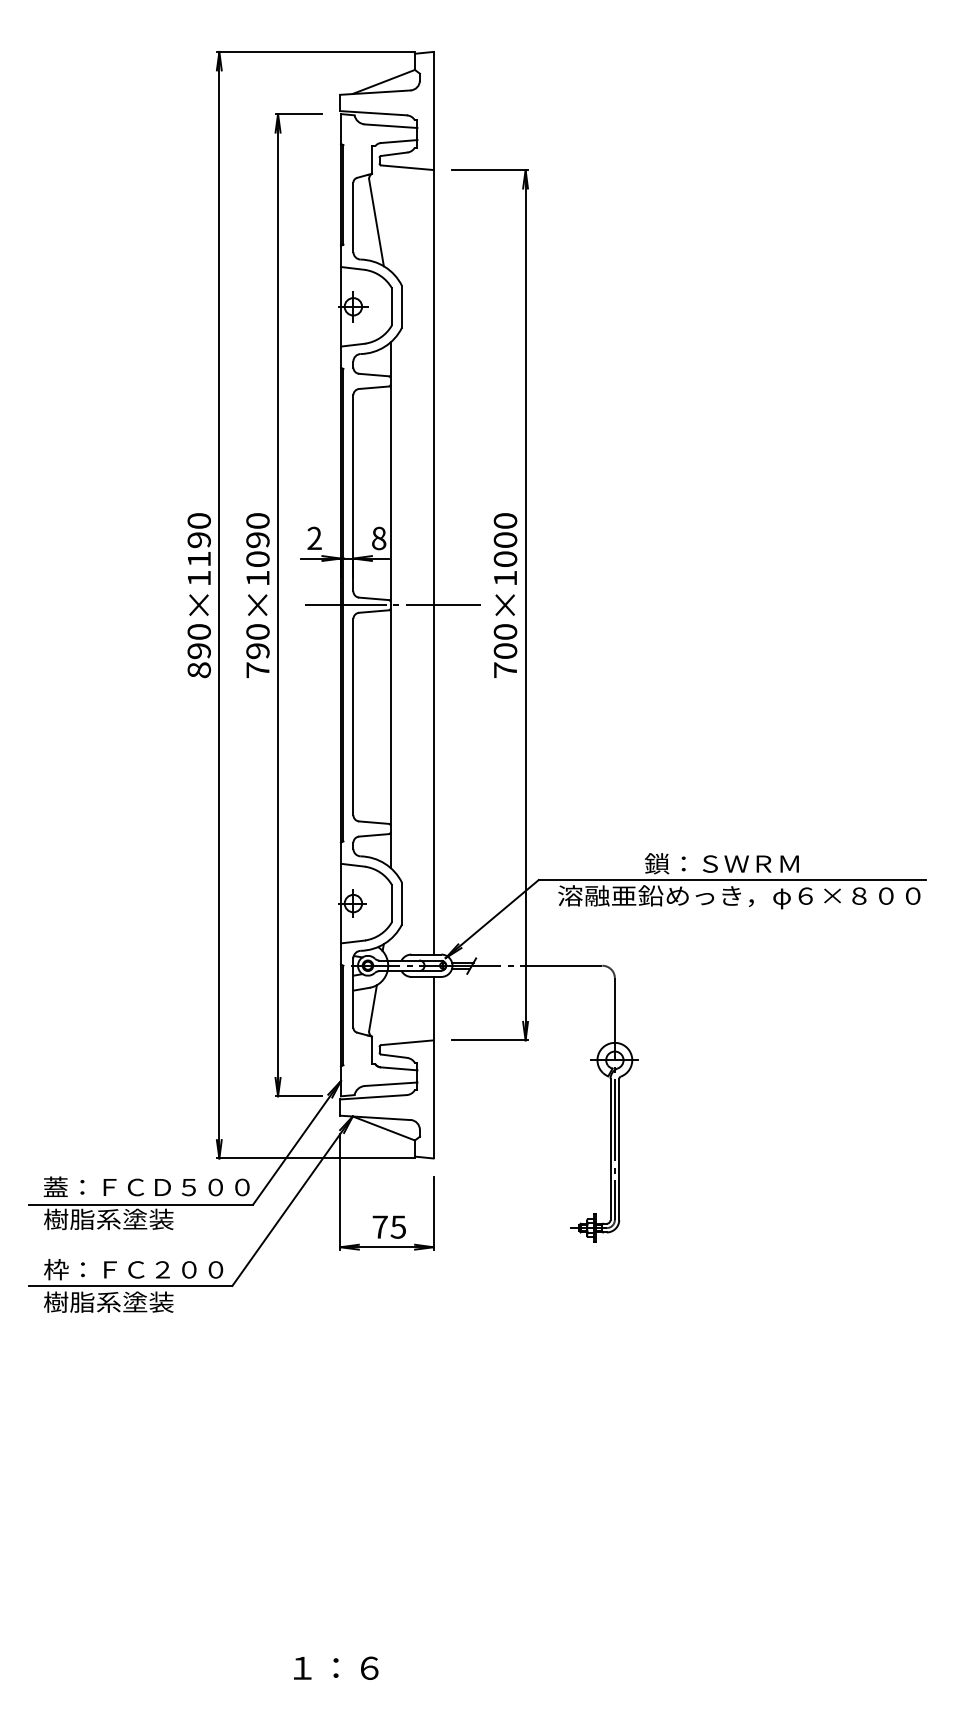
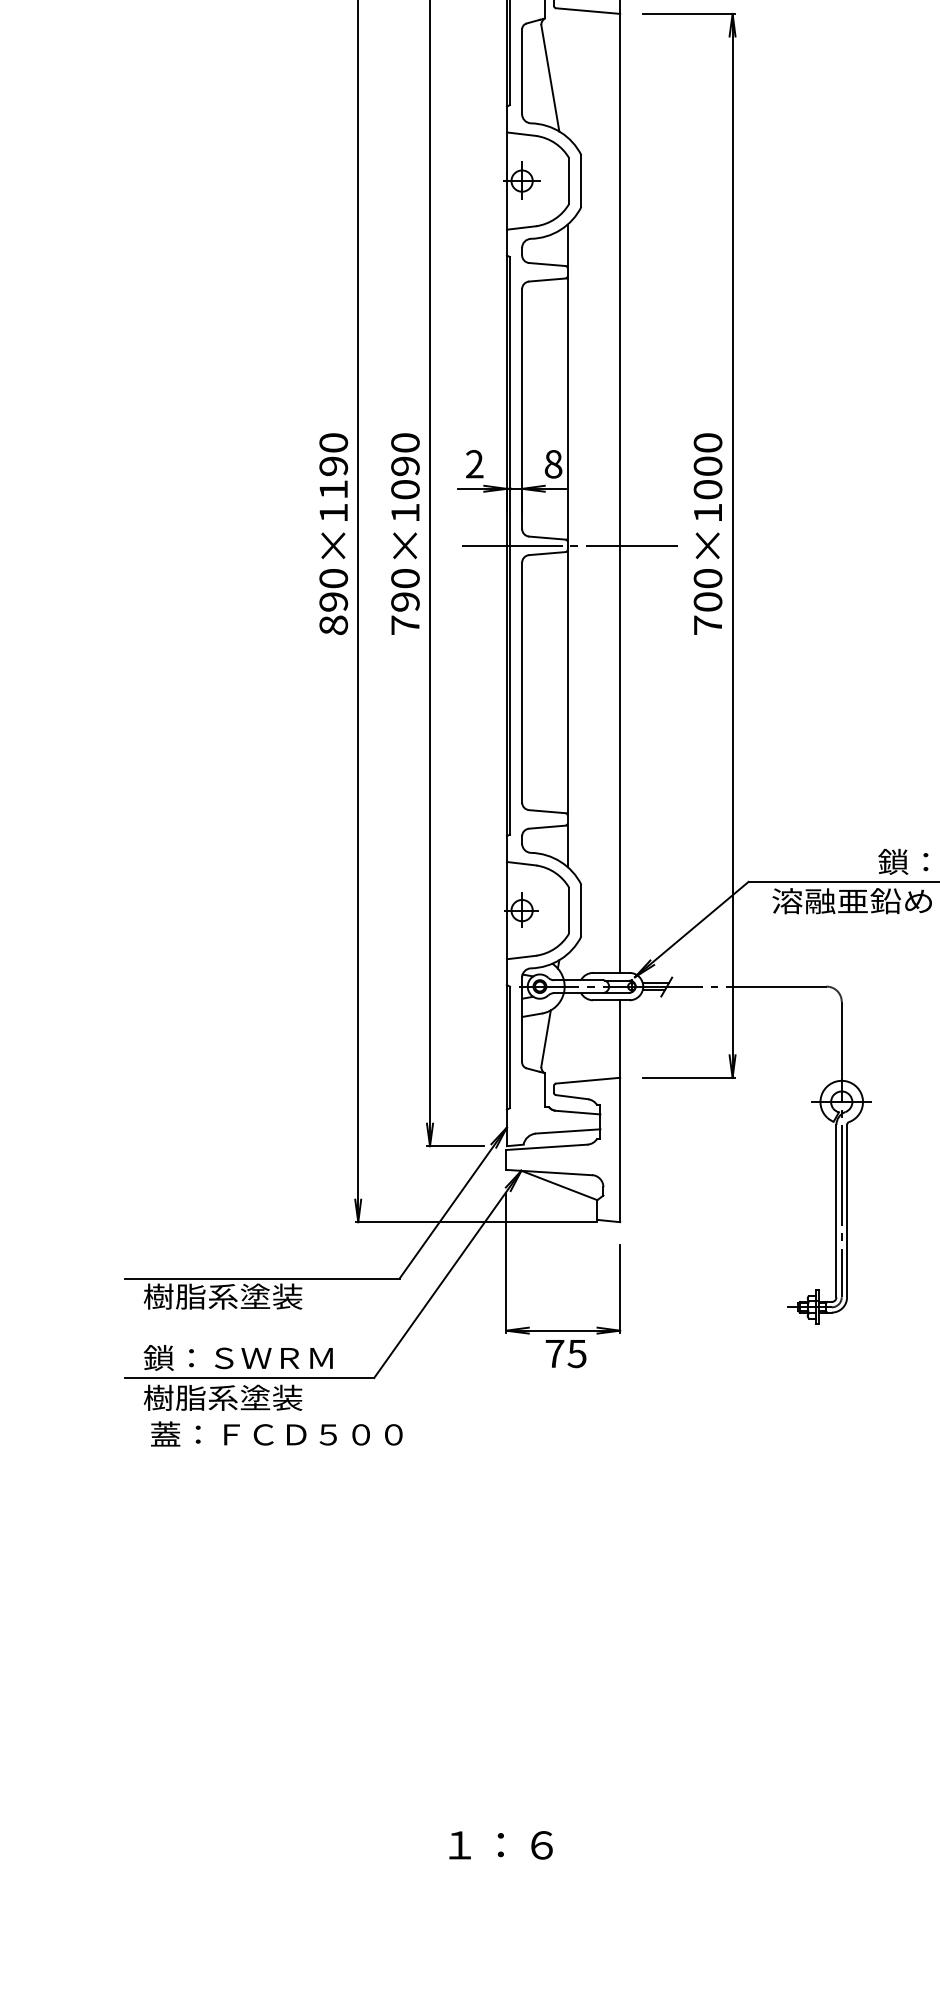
text: (146, 1186) -> (276, 1433), moved
text: (388, 1226) -> (565, 1352), moved
text: (133, 1269) -> (253, 1357), 枠：ＦＣ２００ -> 鎖：ＳＷＲＭ

